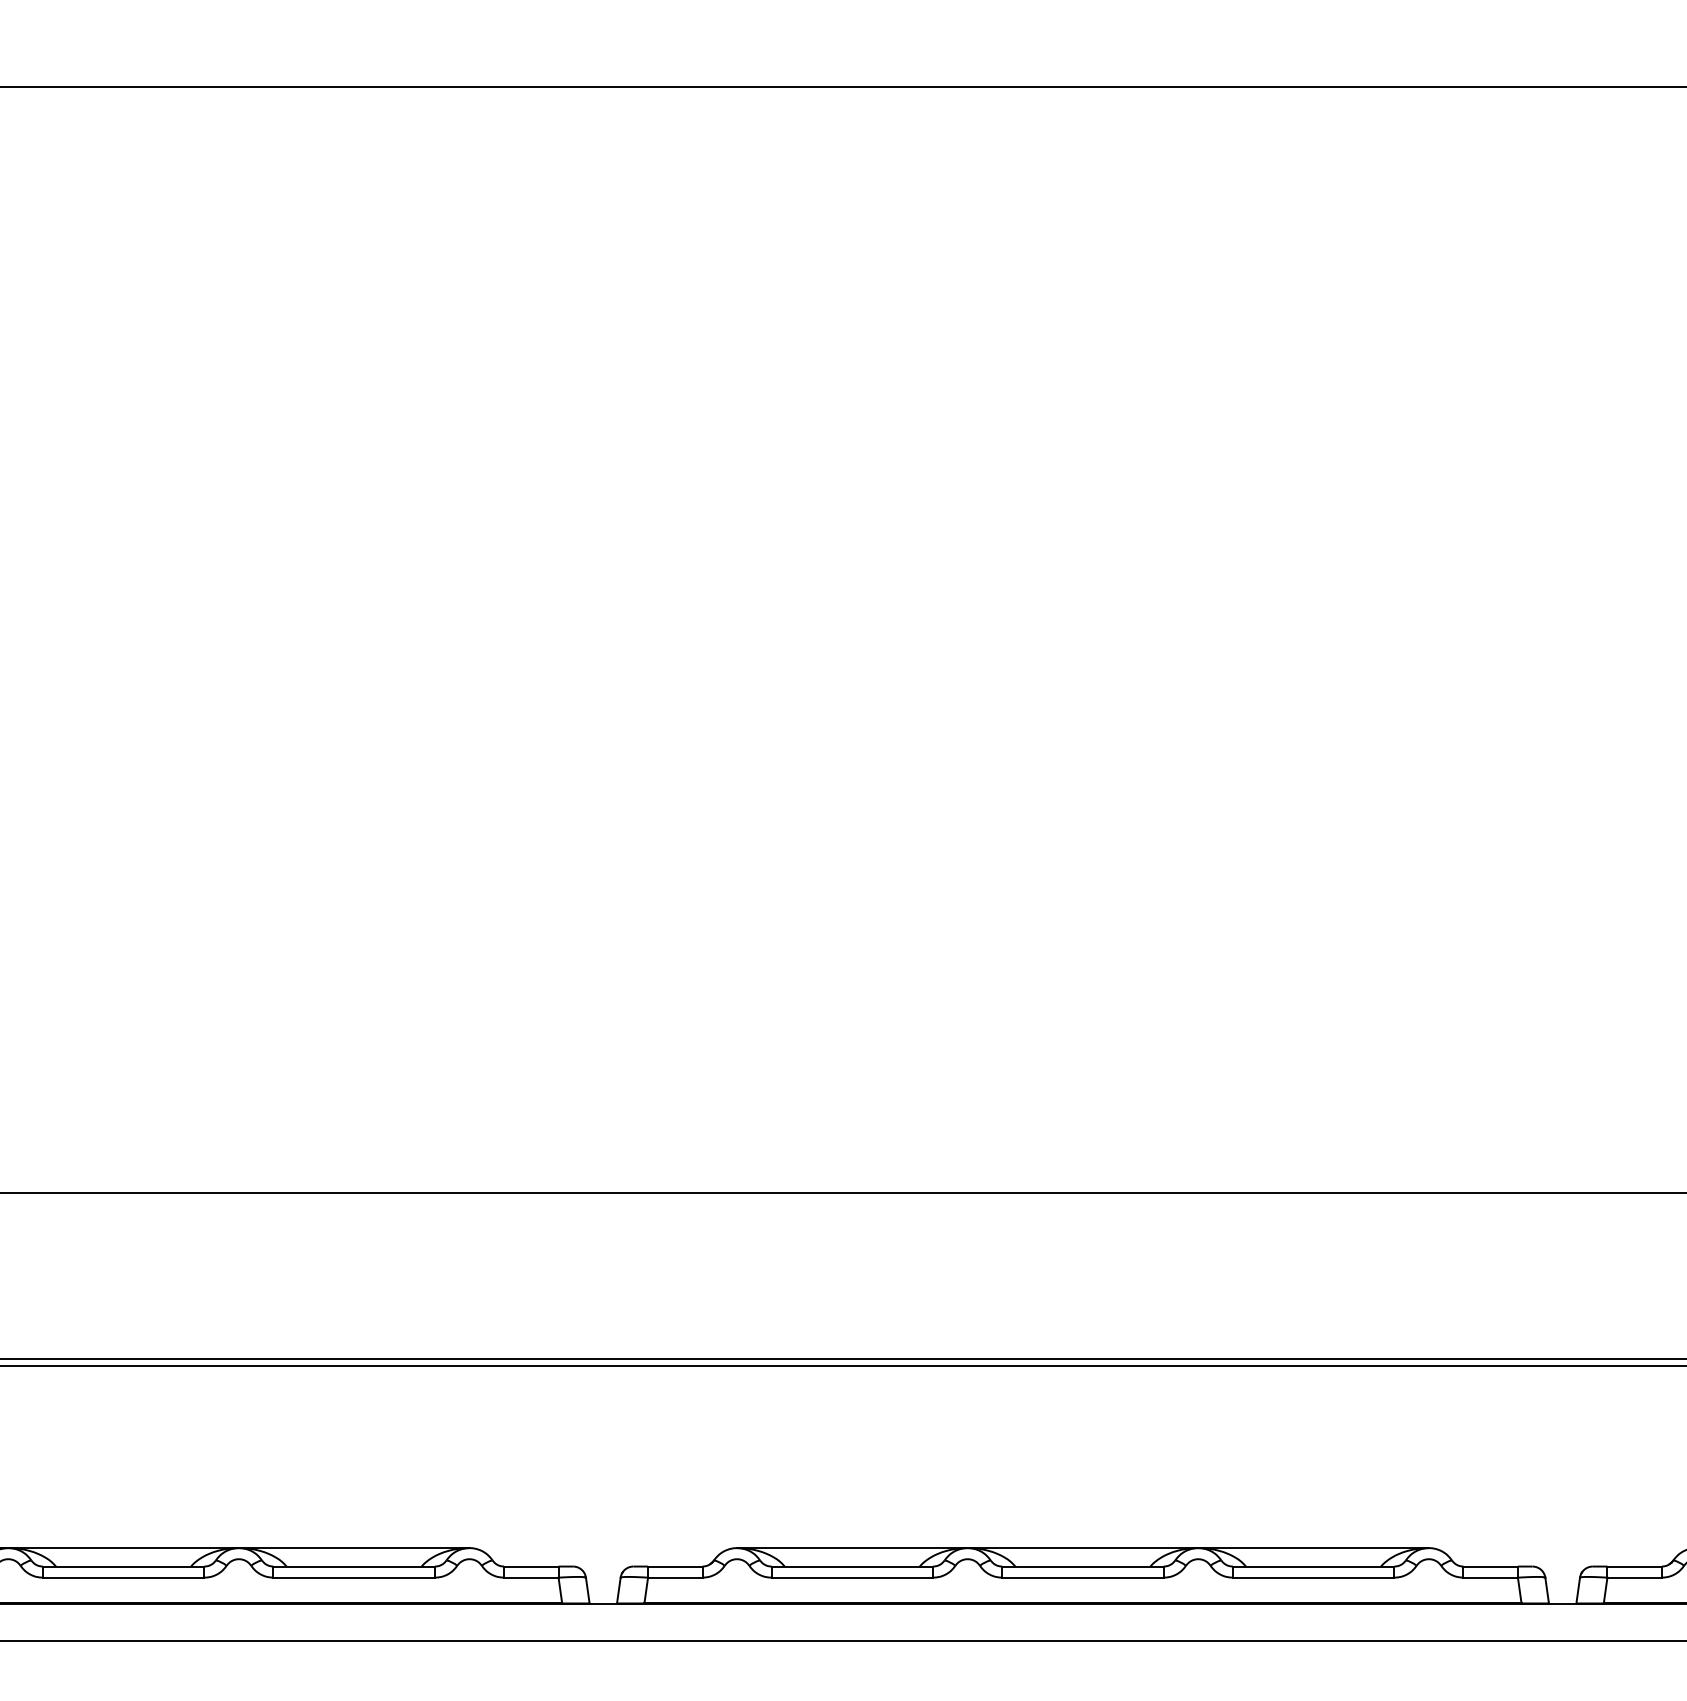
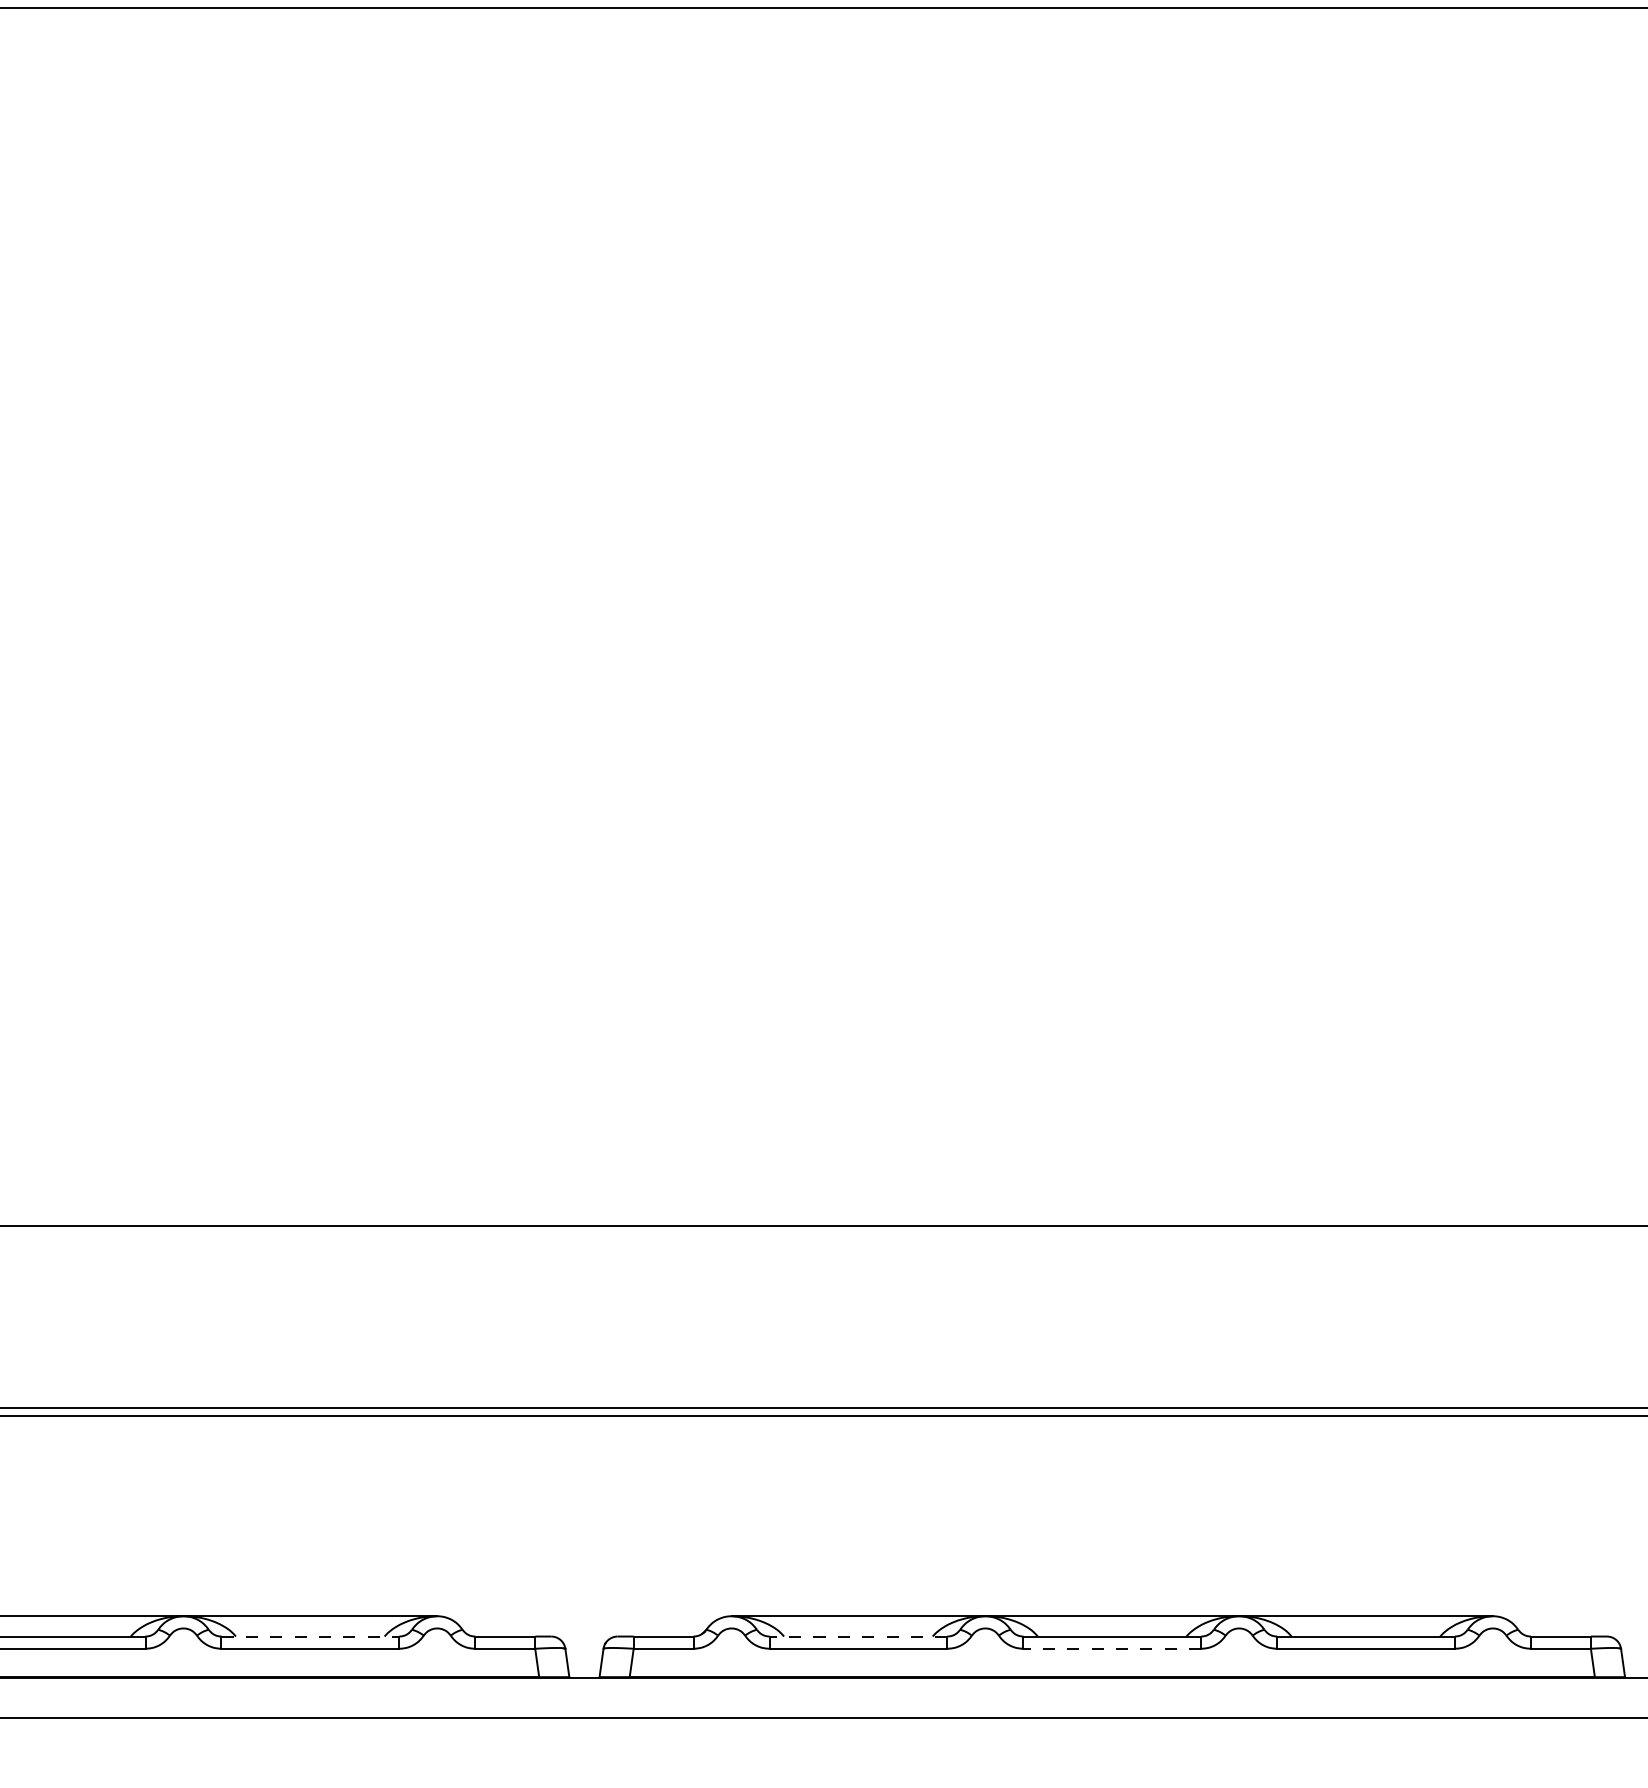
line: (354, 1566) -> (310, 1636), solid -> dashed
line: (852, 1566) -> (858, 1636), solid -> dashed
line: (1082, 1577) -> (1111, 1648), solid -> dashed

